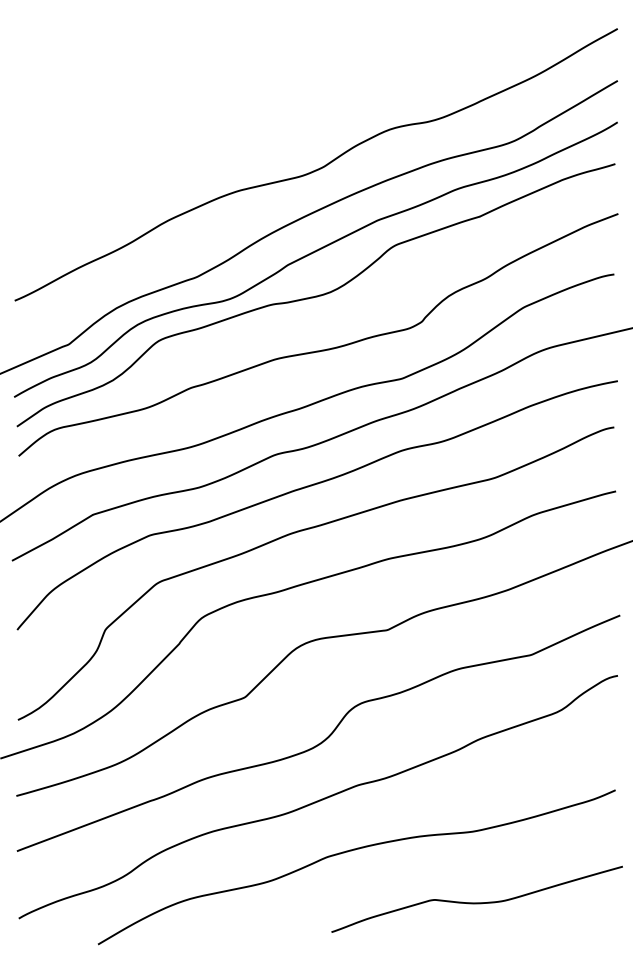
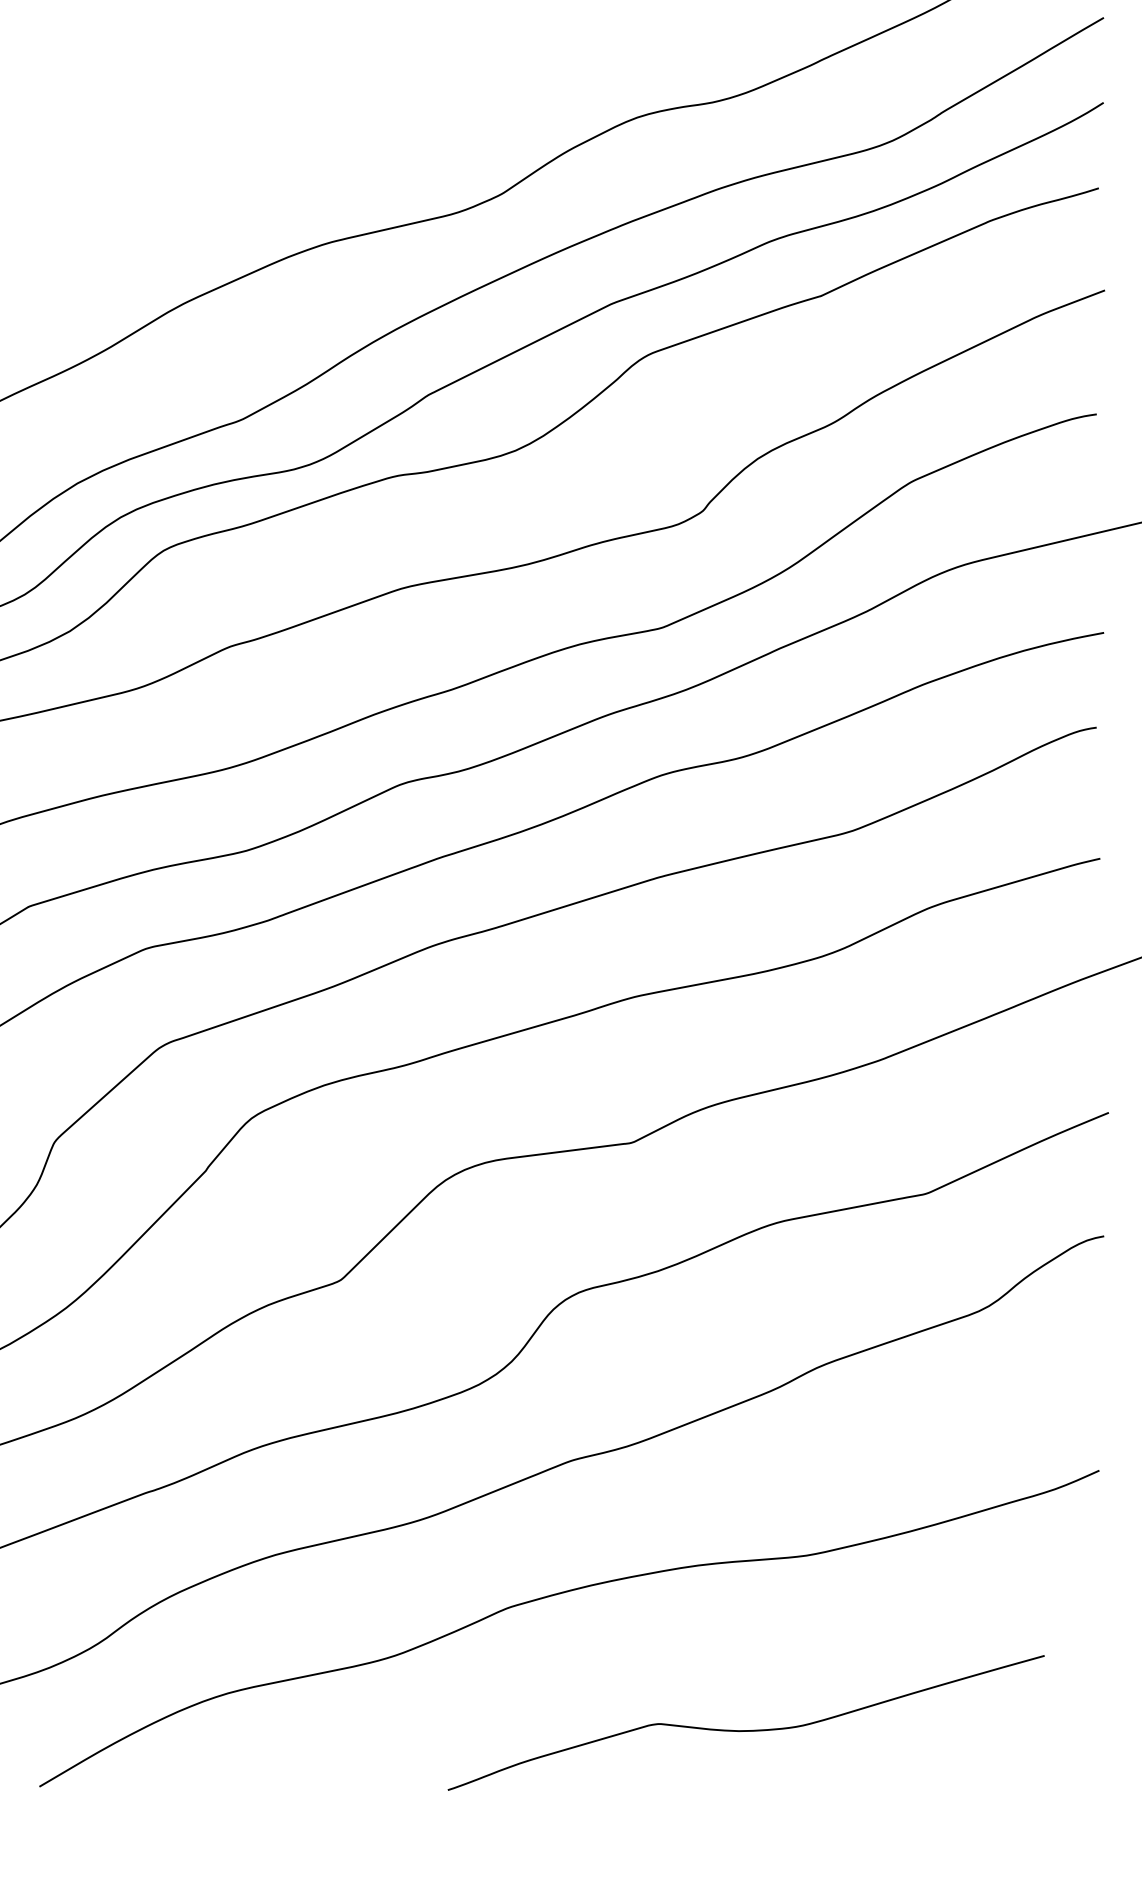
curve: (476, 902) -> (744, 1729), moved

